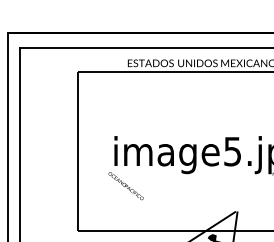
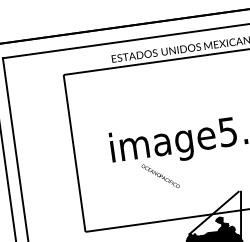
text: (125, 186) -> (160, 176), moved

